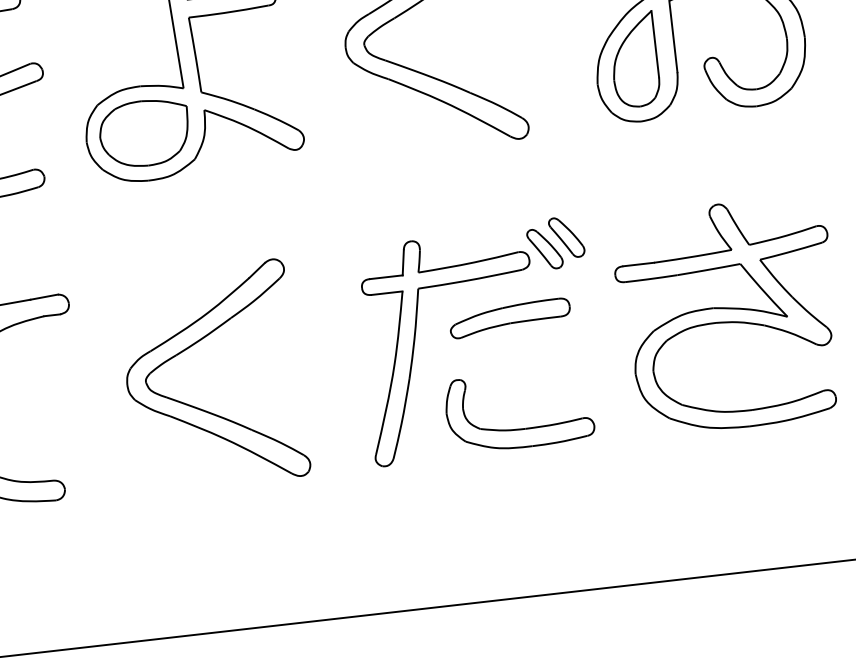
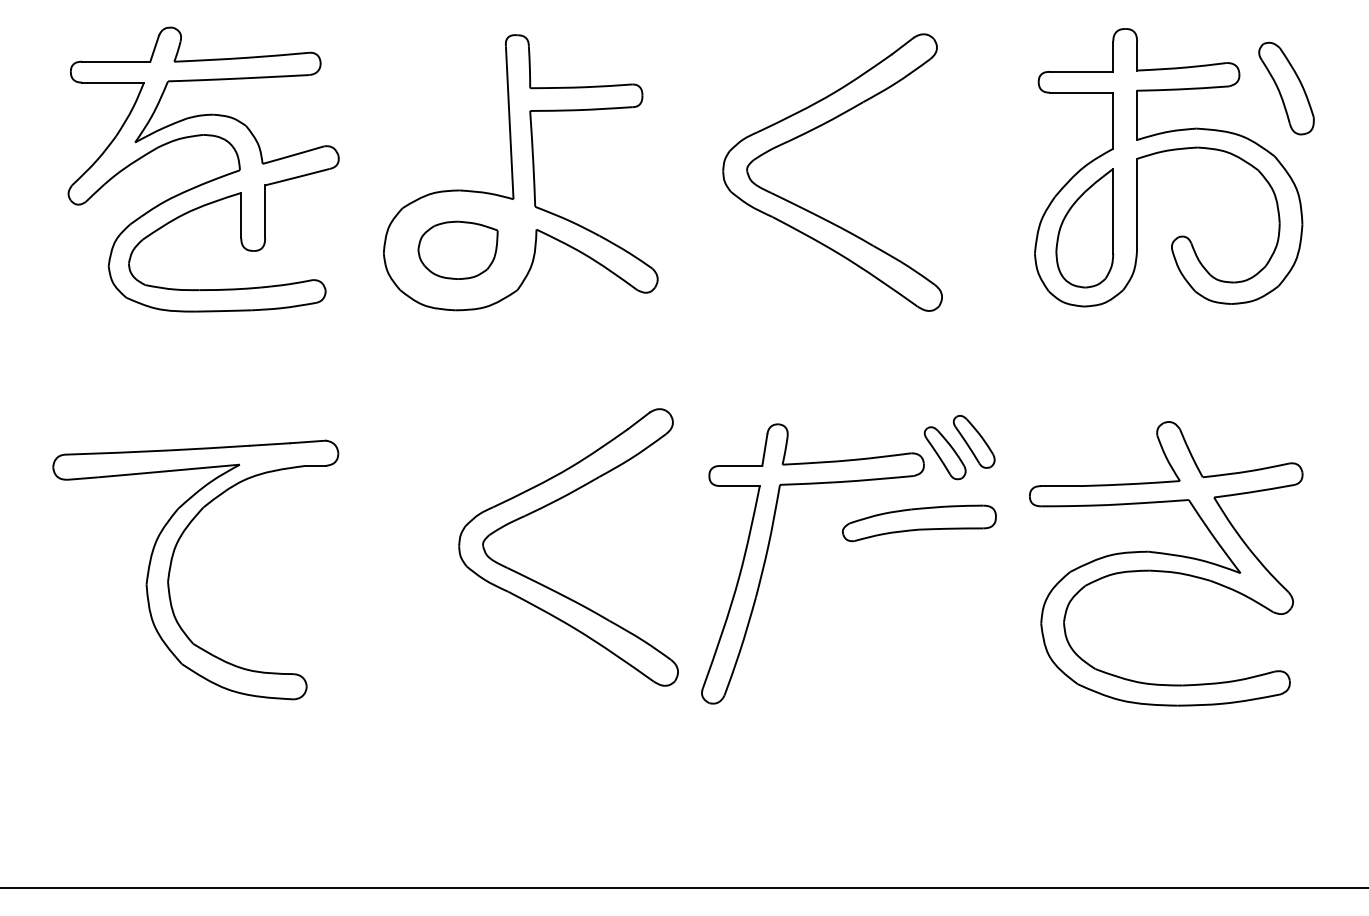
part: (144, 133) -> (457, 250), size x0.7
part: (510, 318) -> (919, 523), moved
part: (201, 409) -> (549, 587), moved
part: (521, 428) -> (889, 675), removed

